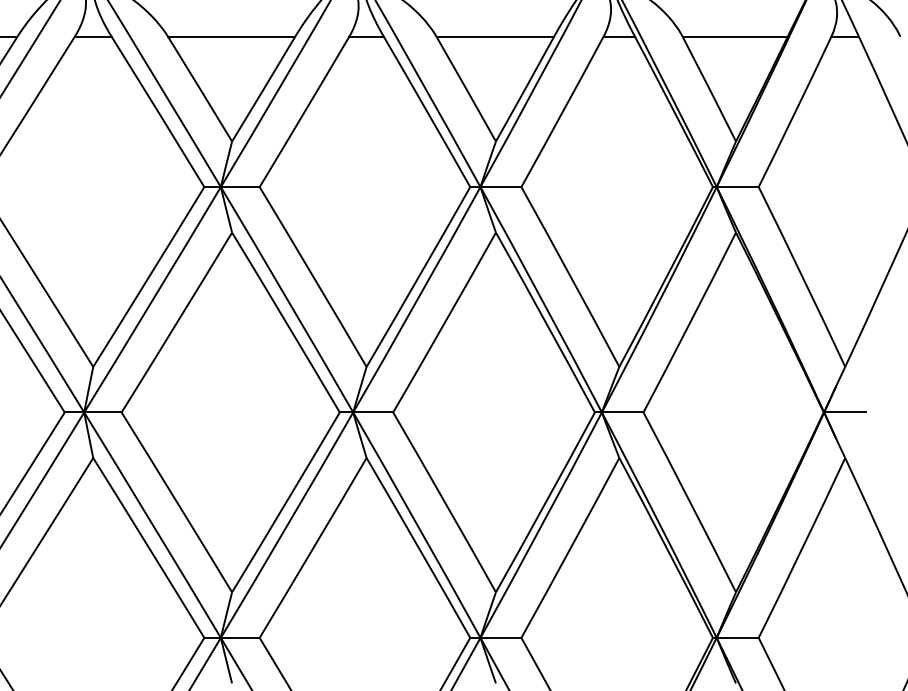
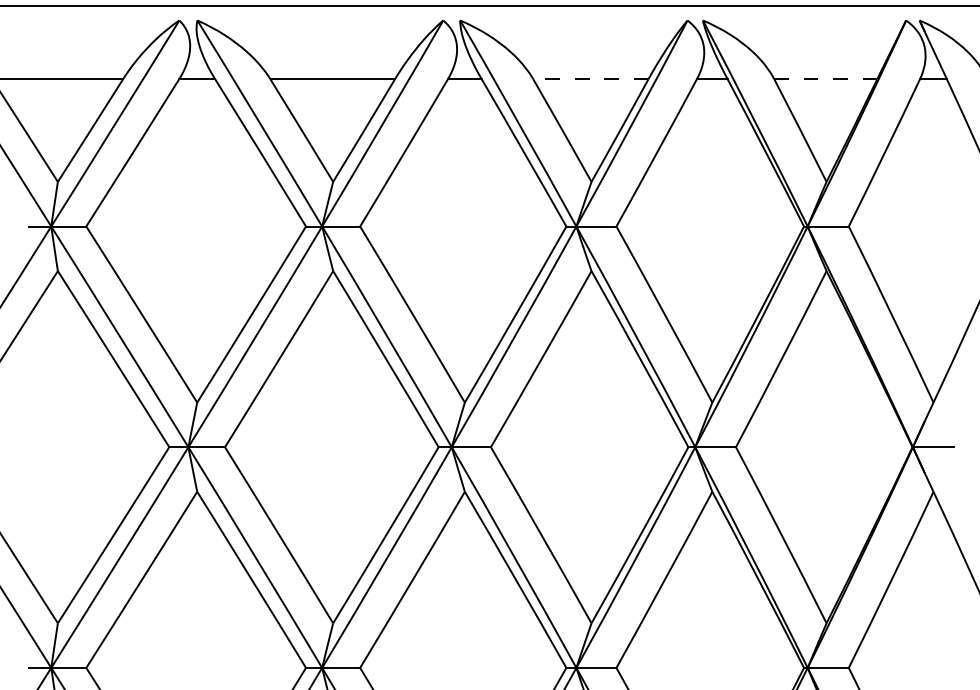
line: (494, 36) -> (590, 79), solid -> dashed
line: (734, 36) -> (825, 79), solid -> dashed

